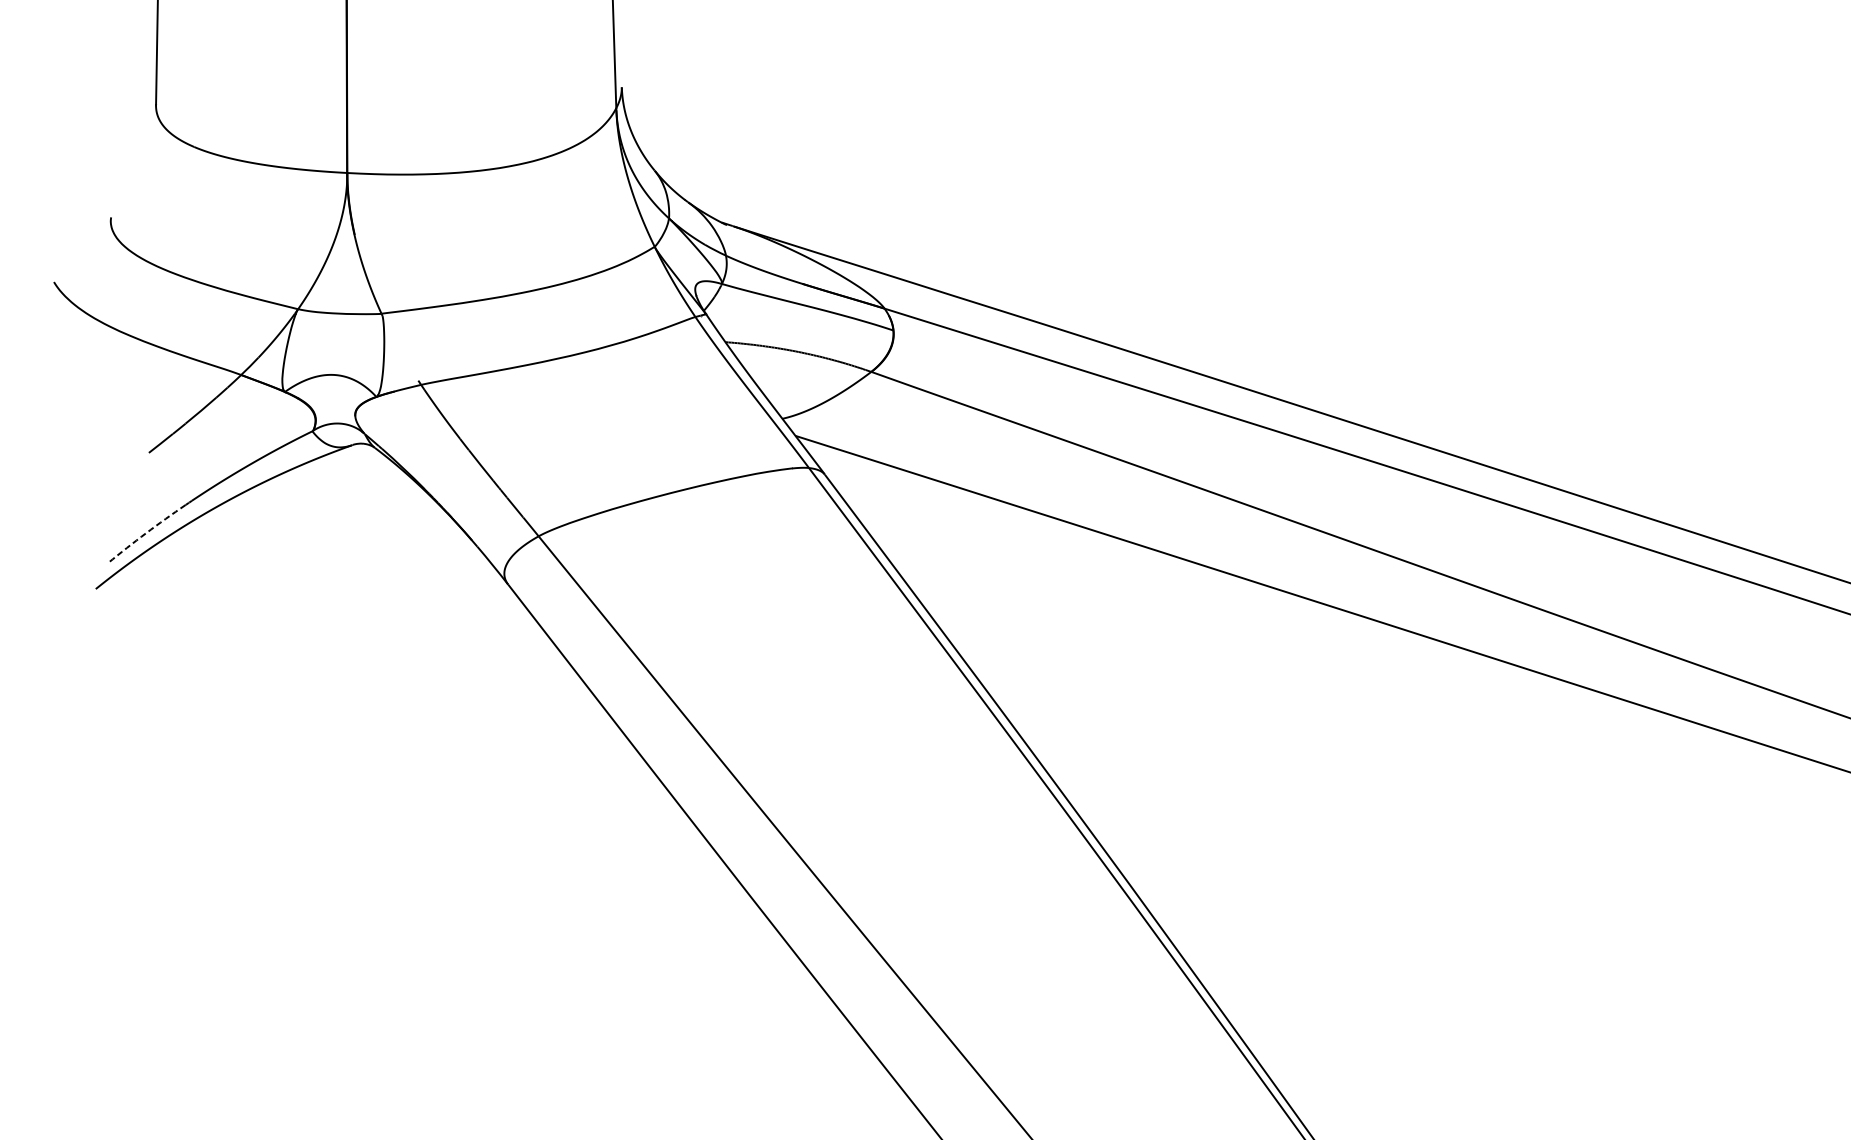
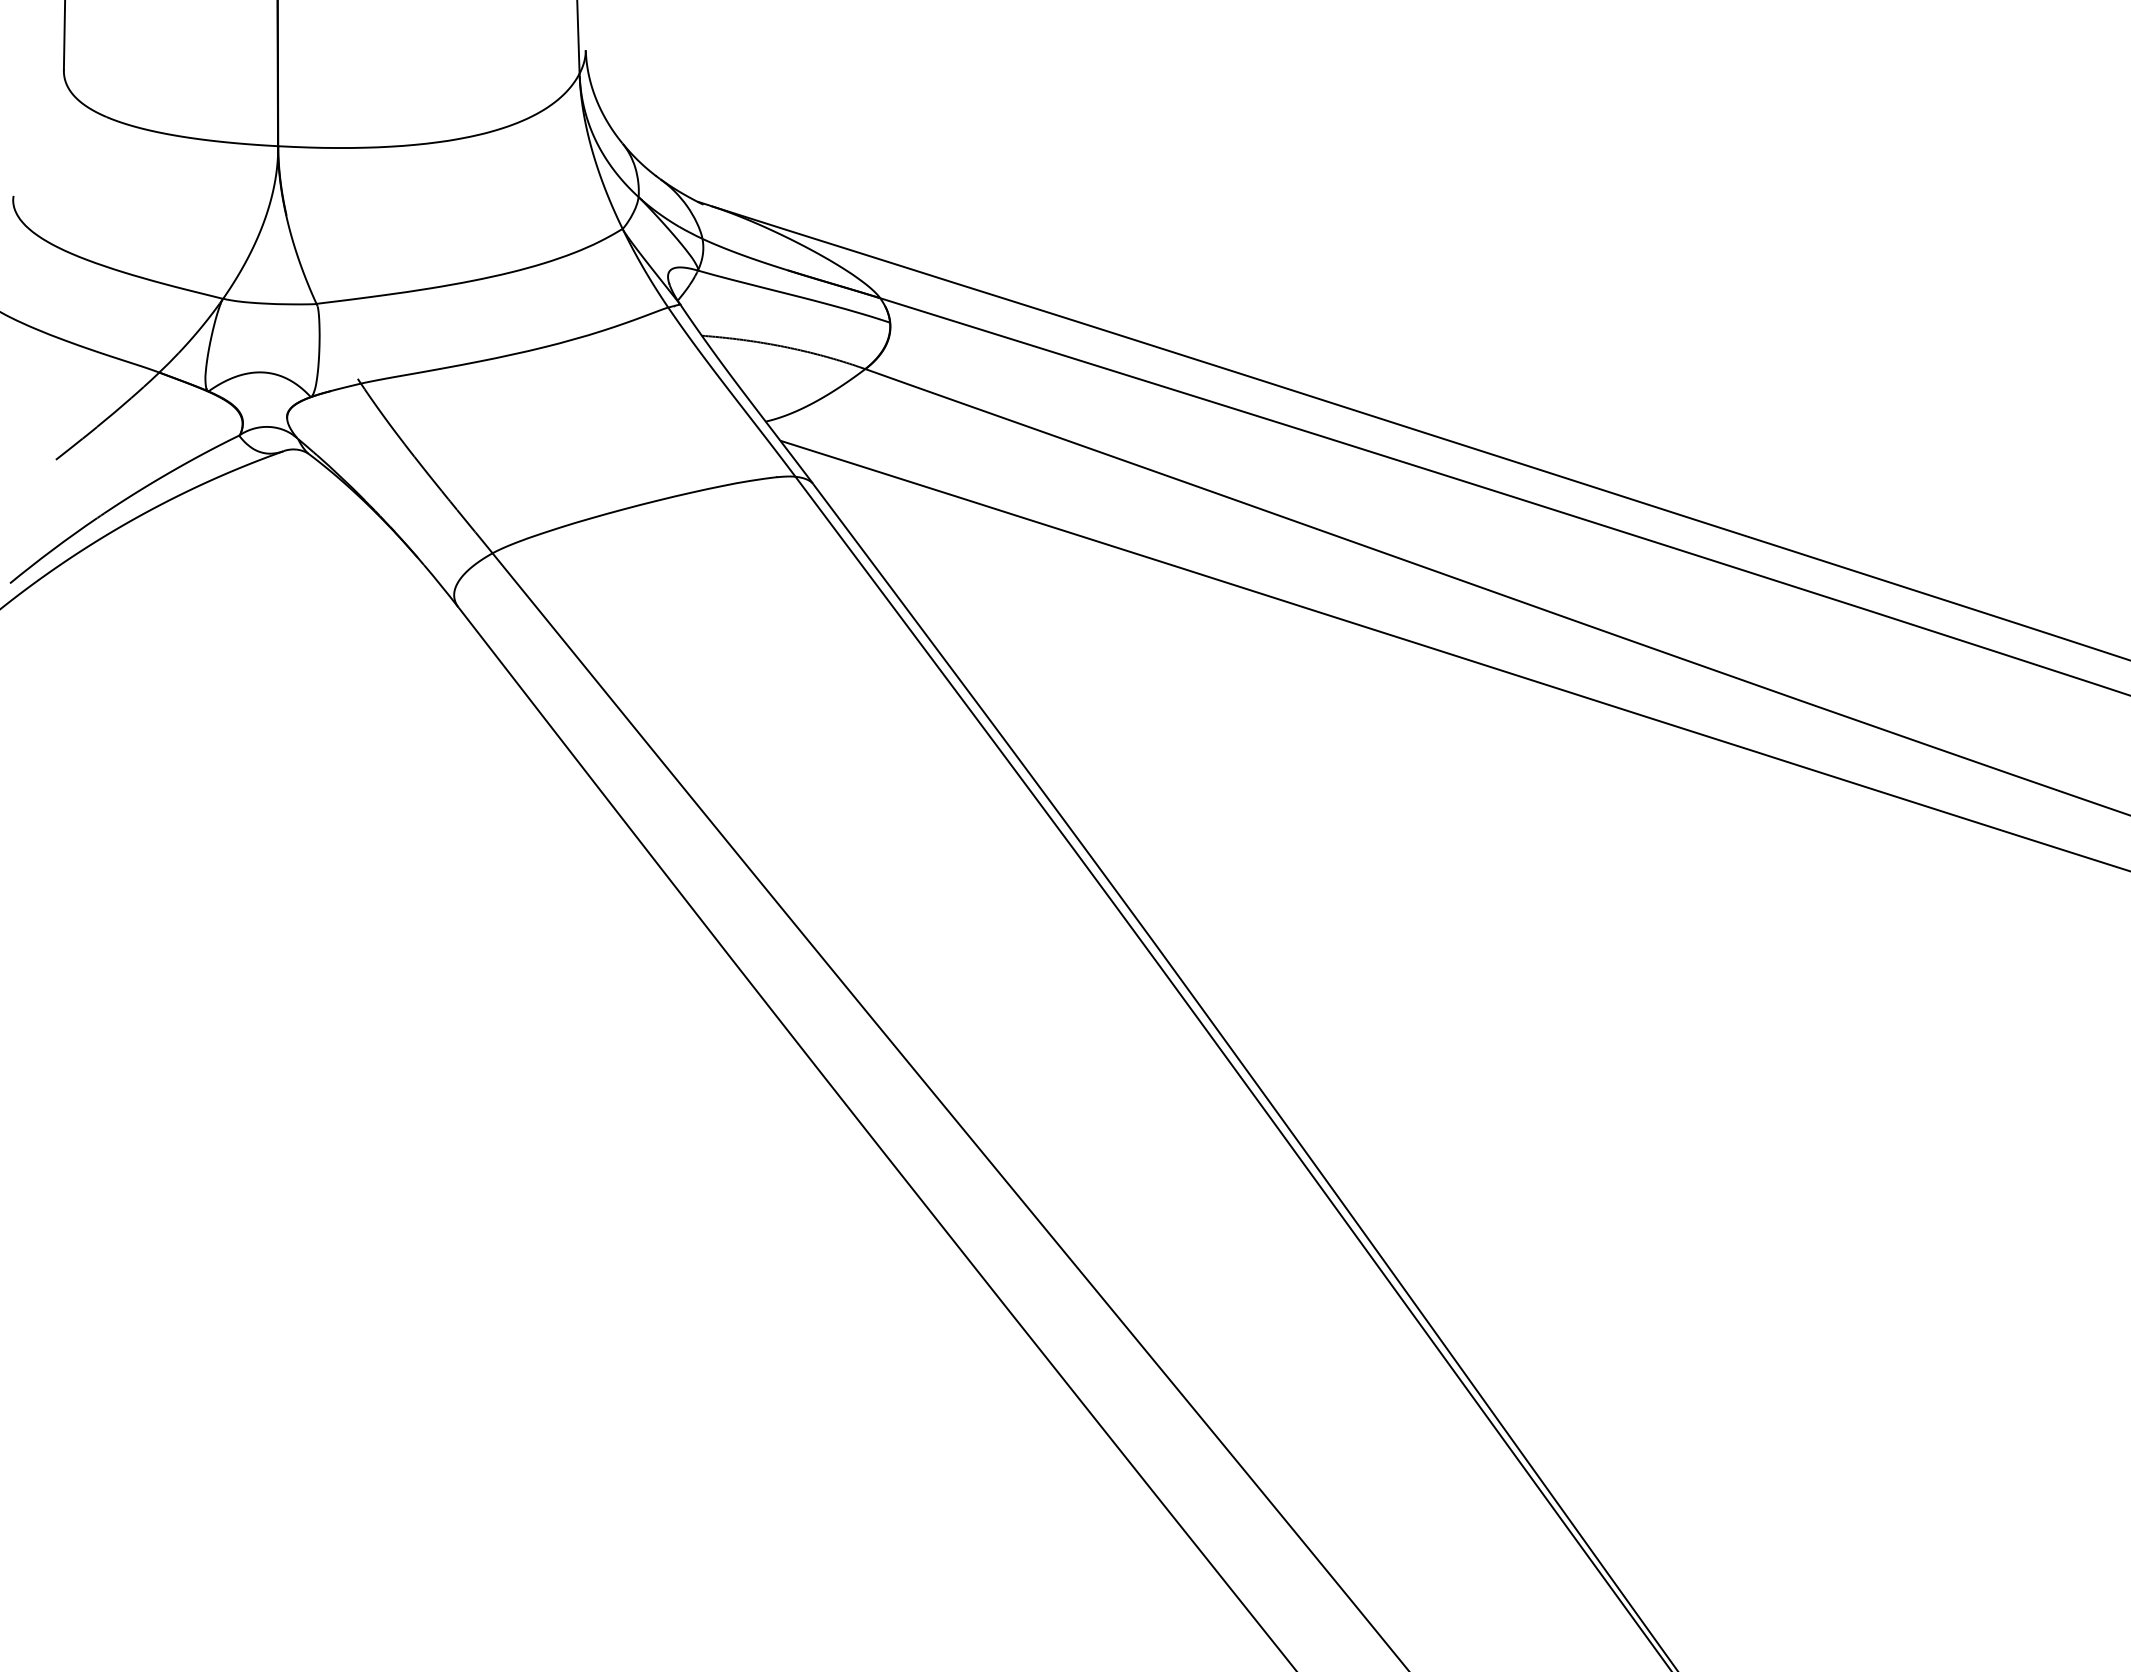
arc: (145, 532) -> (52, 549), dashed -> solid

